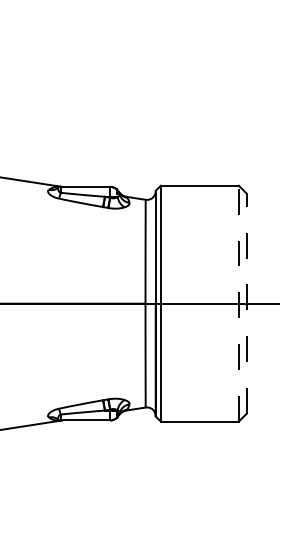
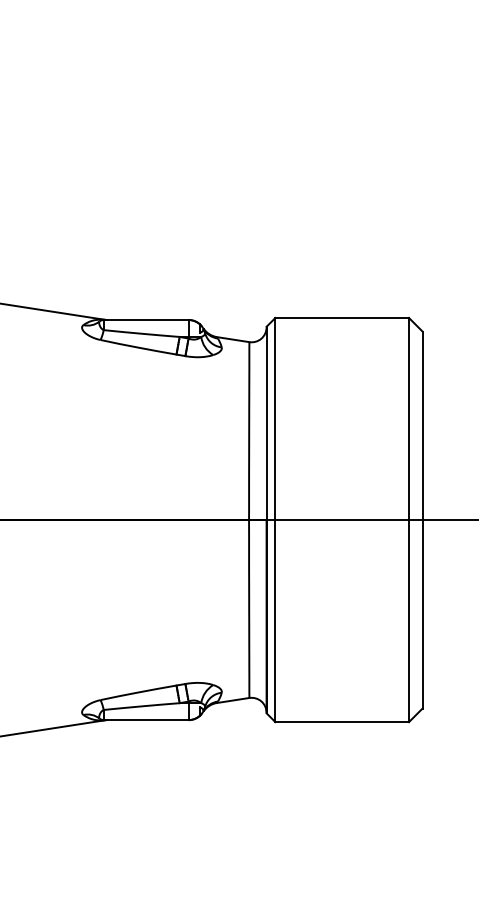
line: (238, 303) -> (408, 519), dashed -> solid
line: (246, 303) -> (422, 519), dashed -> solid

